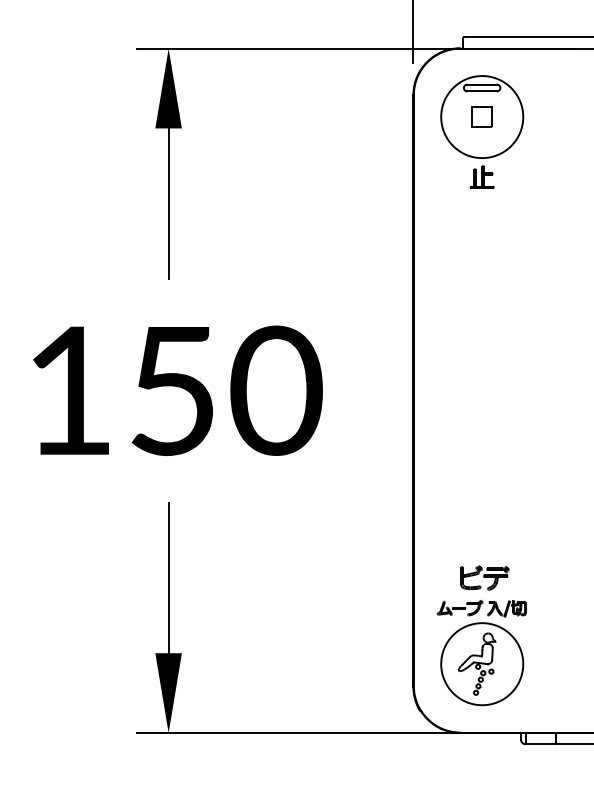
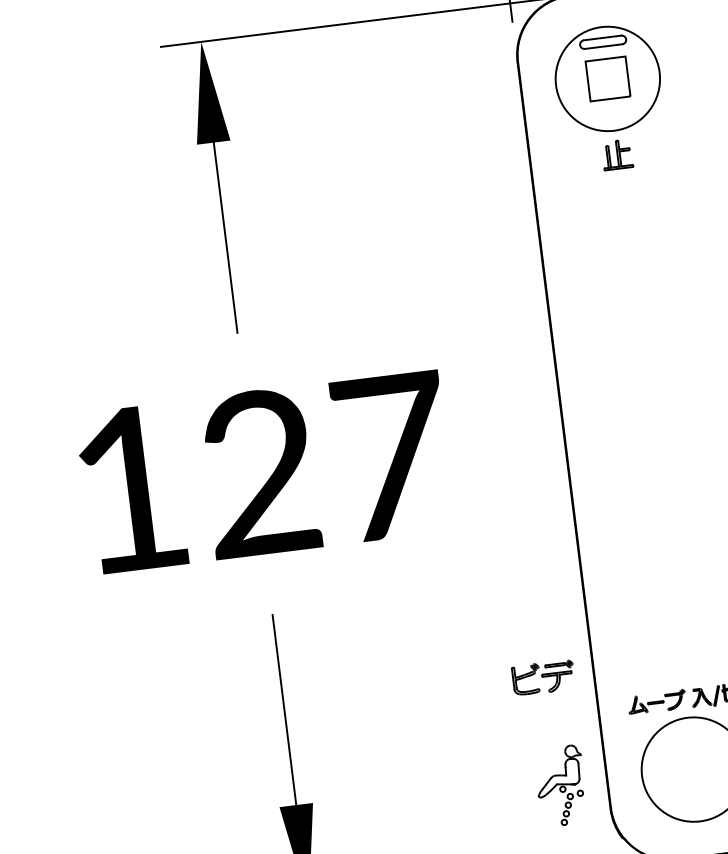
part: (481, 116) -> (606, 78), size x1.6
text: (226, 390) -> (328, 464), 150 -> 127
part: (484, 577) -> (542, 677), moved
part: (476, 663) -> (560, 785), moved

